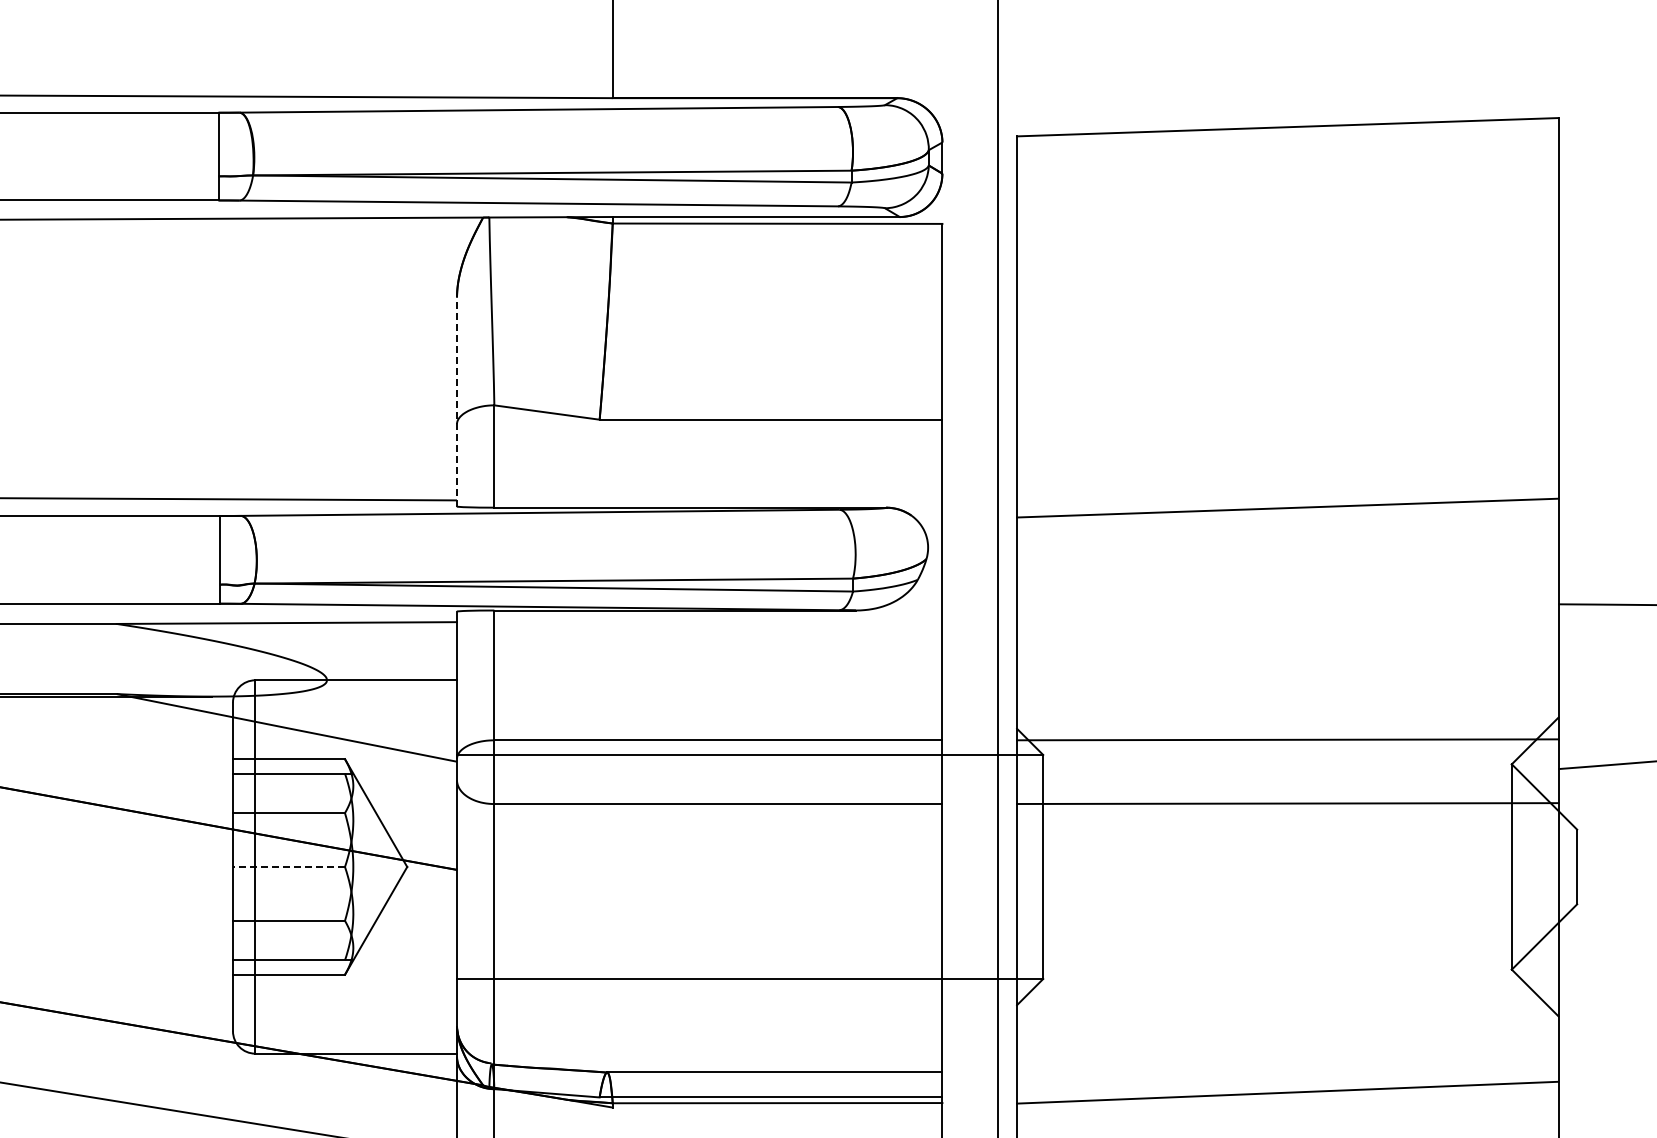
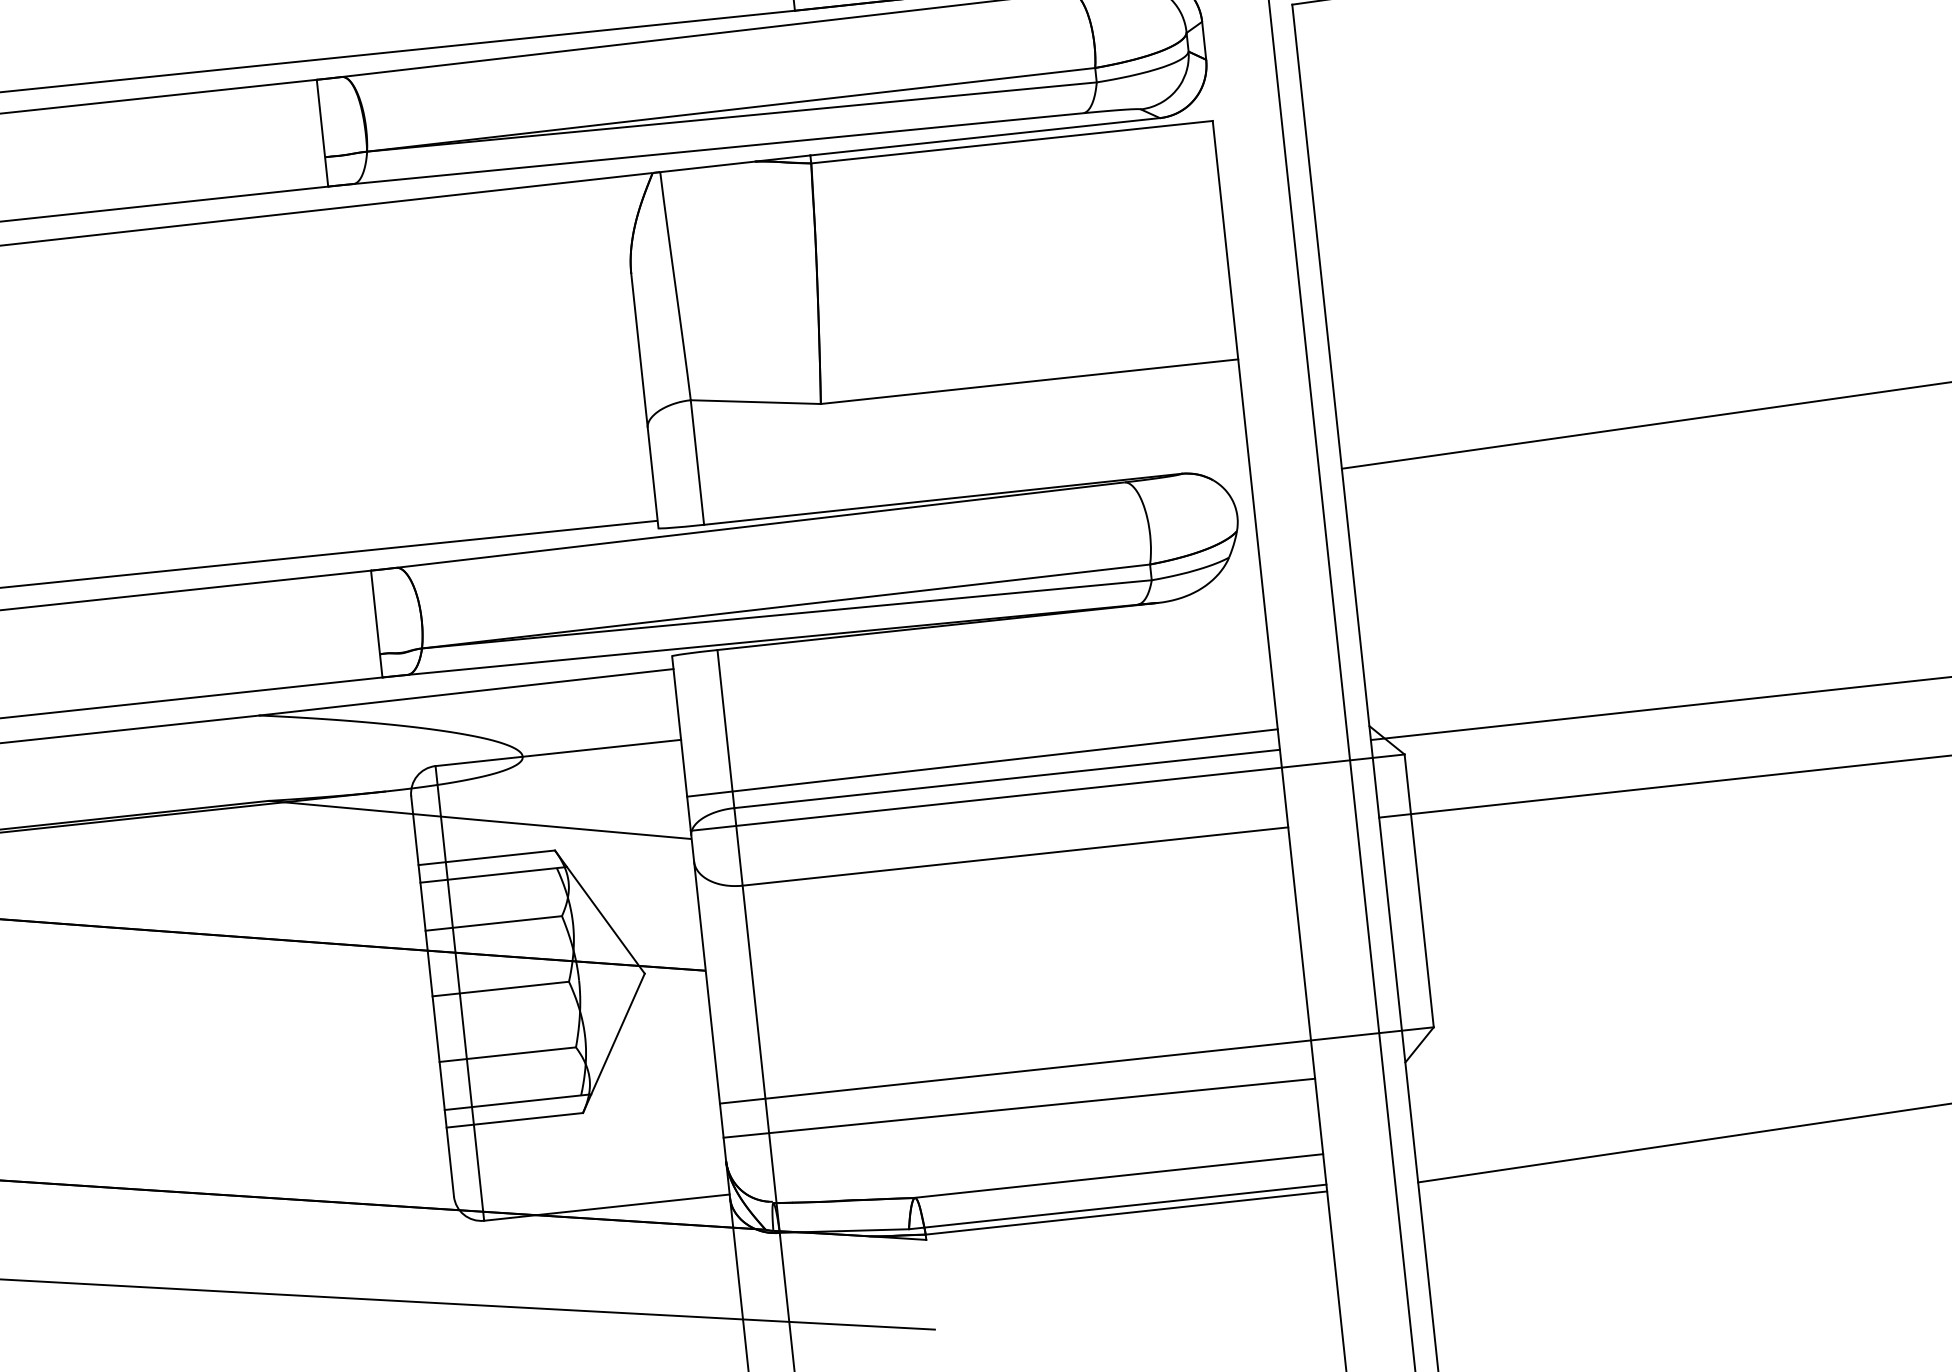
line: (457, 401) -> (645, 400), dashed -> solid
line: (699, 724) -> (982, 762), added
line: (288, 866) -> (500, 988), dashed -> solid
line: (699, 1008) -> (1019, 1107), added

